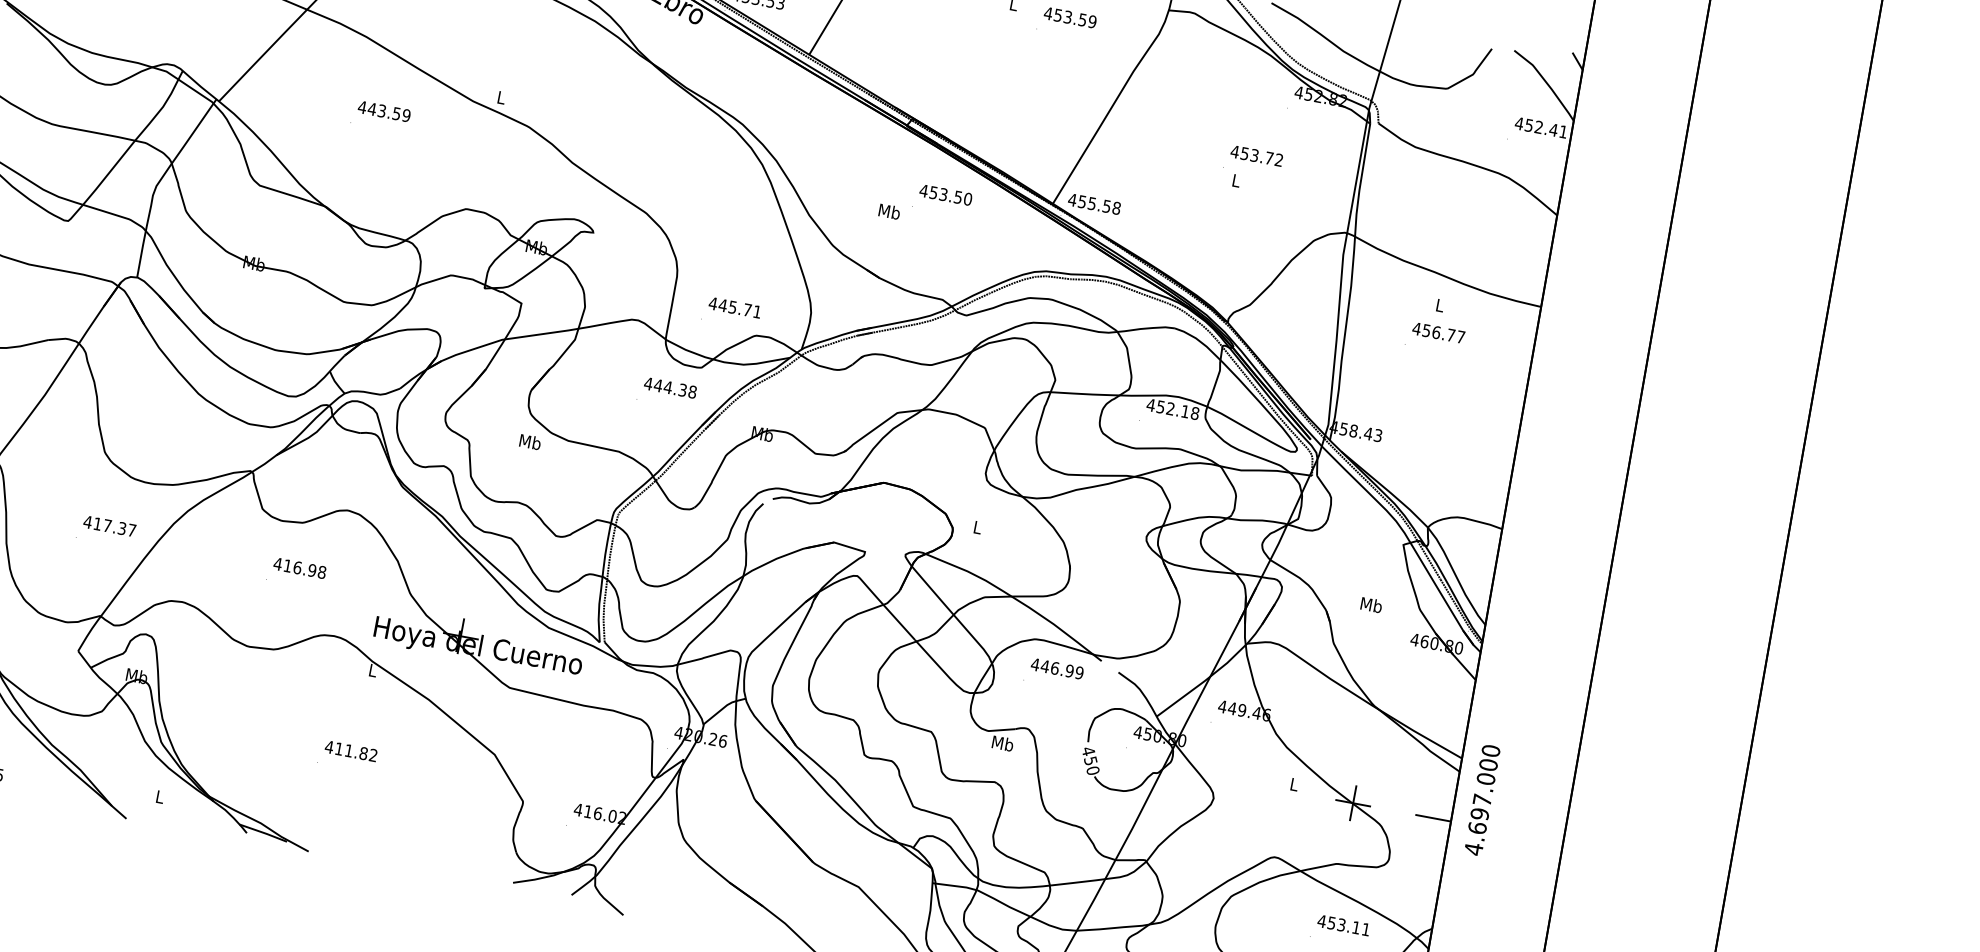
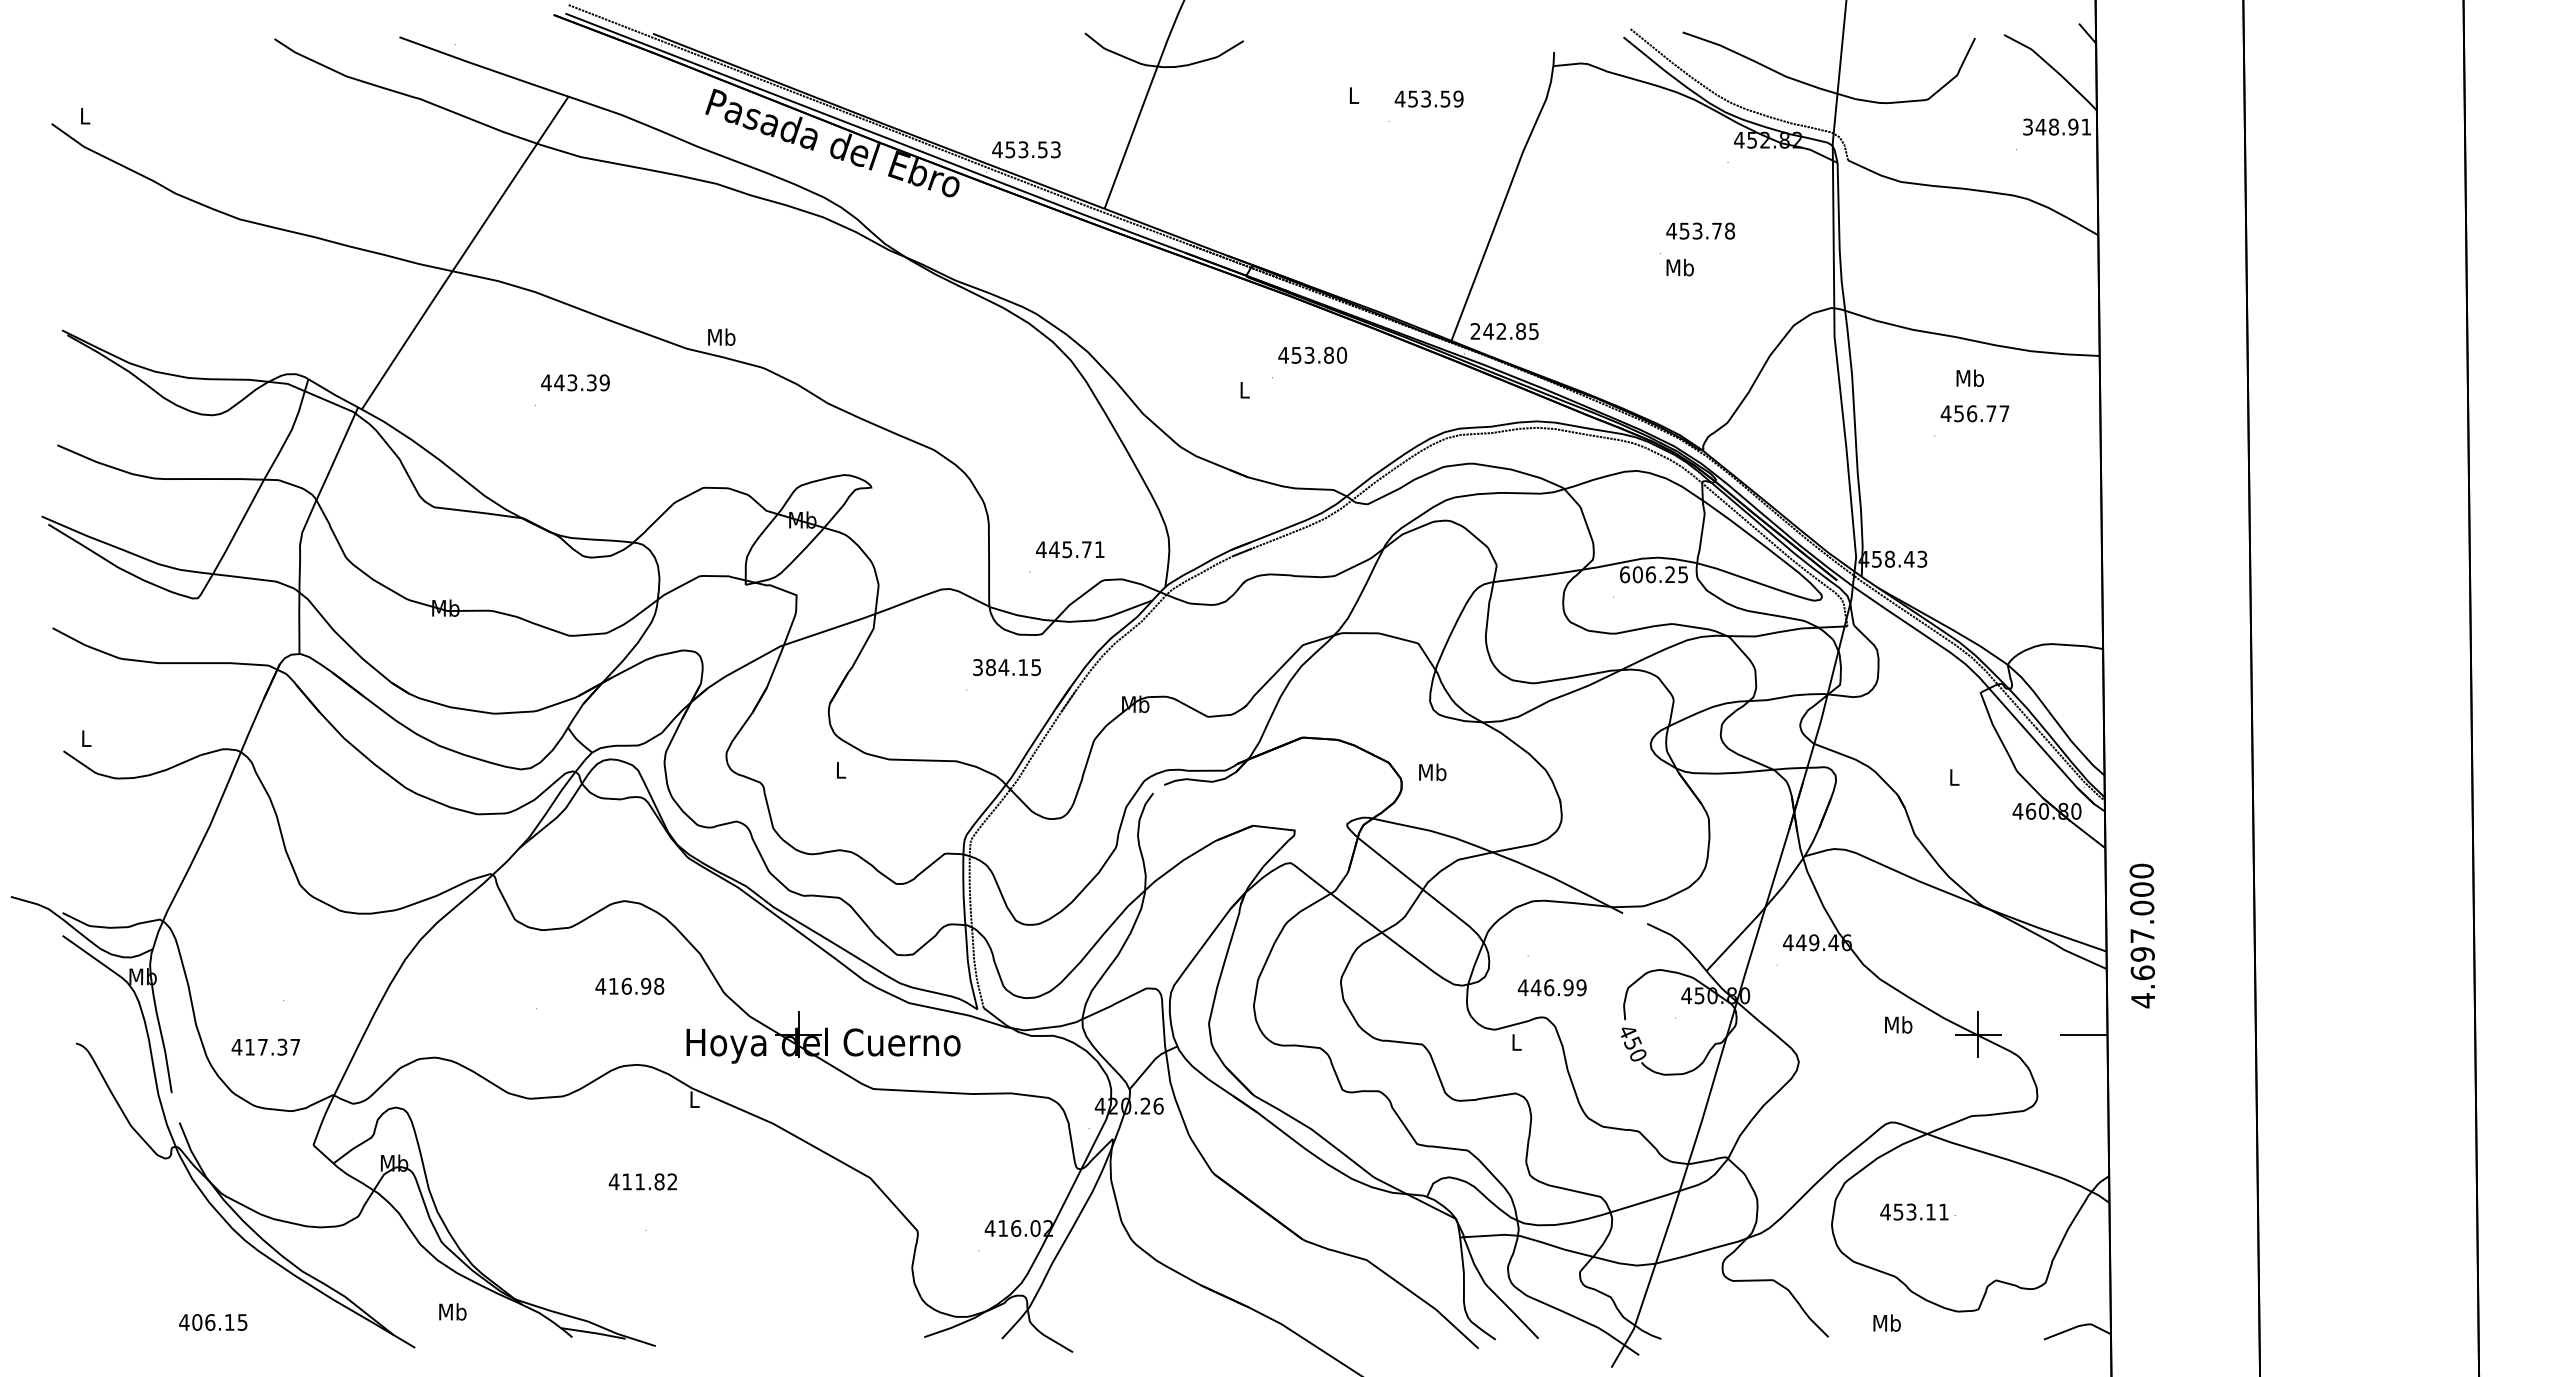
text: (501, 97) -> (721, 336), L -> Mb
text: (396, 113) -> (591, 382), 443.59 -> 443.39
text: (1536, 126) -> (2050, 126), 452.41 -> 348.91
text: (1279, 159) -> (1730, 230), 453.72 -> 453.78
text: (1235, 180) -> (1679, 267), L -> Mb
text: (958, 196) -> (1329, 354), 453.50 -> 453.80
text: (1094, 204) -> (1504, 331), 455.58 -> 242.85
text: (889, 211) -> (1244, 389), Mb -> L
text: (1439, 304) -> (1969, 377), L -> Mb
text: (670, 387) -> (1006, 667), 444.38 -> 384.15
text: (1172, 409) -> (1653, 574), 452.18 -> 606.25
text: (530, 441) -> (840, 769), Mb -> L
text: (109, 525) -> (265, 1046), moved
text: (977, 526) -> (1432, 771), L -> Mb
text: (299, 567) -> (629, 985), moved
text: (1370, 605) -> (1953, 777), Mb -> L
text: (1056, 668) -> (1551, 987), moved
text: (1002, 742) -> (1516, 1041), Mb -> L
text: (350, 750) -> (642, 1181), moved
text: (1294, 784) -> (1898, 1024), L -> Mb
text: (159, 796) -> (452, 1311), L -> Mb
text: (1482, 799) -> (2142, 935), moved
text: (1343, 925) -> (1914, 1211), moved

